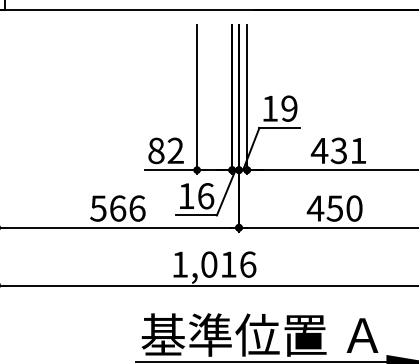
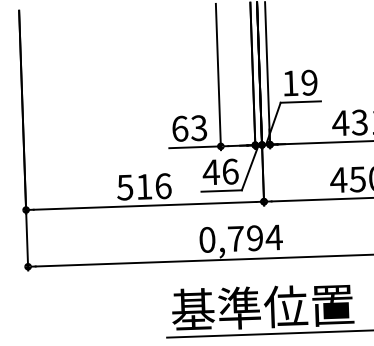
text: (165, 150) -> (189, 128), 82 -> 63
text: (186, 195) -> (211, 171), 16 -> 46
text: (118, 208) -> (144, 186), 566 -> 516
text: (214, 264) -> (241, 238), 1,016 -> 0,794

